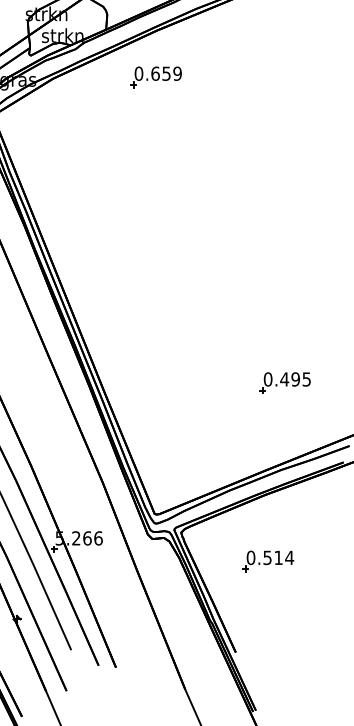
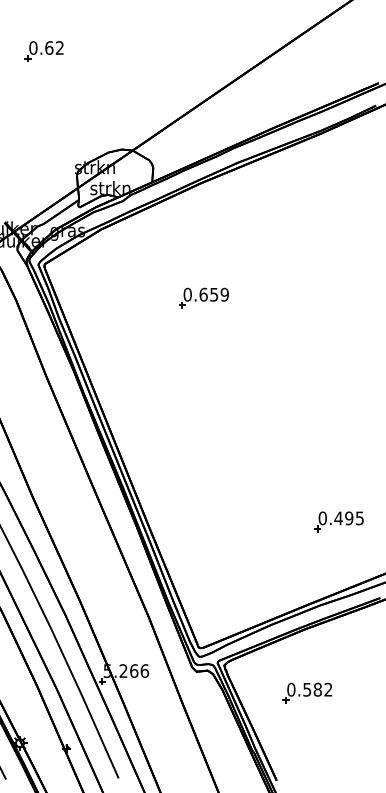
part: (155, 76) -> (203, 297), moved
part: (284, 382) -> (338, 521), moved
text: (283, 557) -> (322, 689), 0.514 -> 0.582

